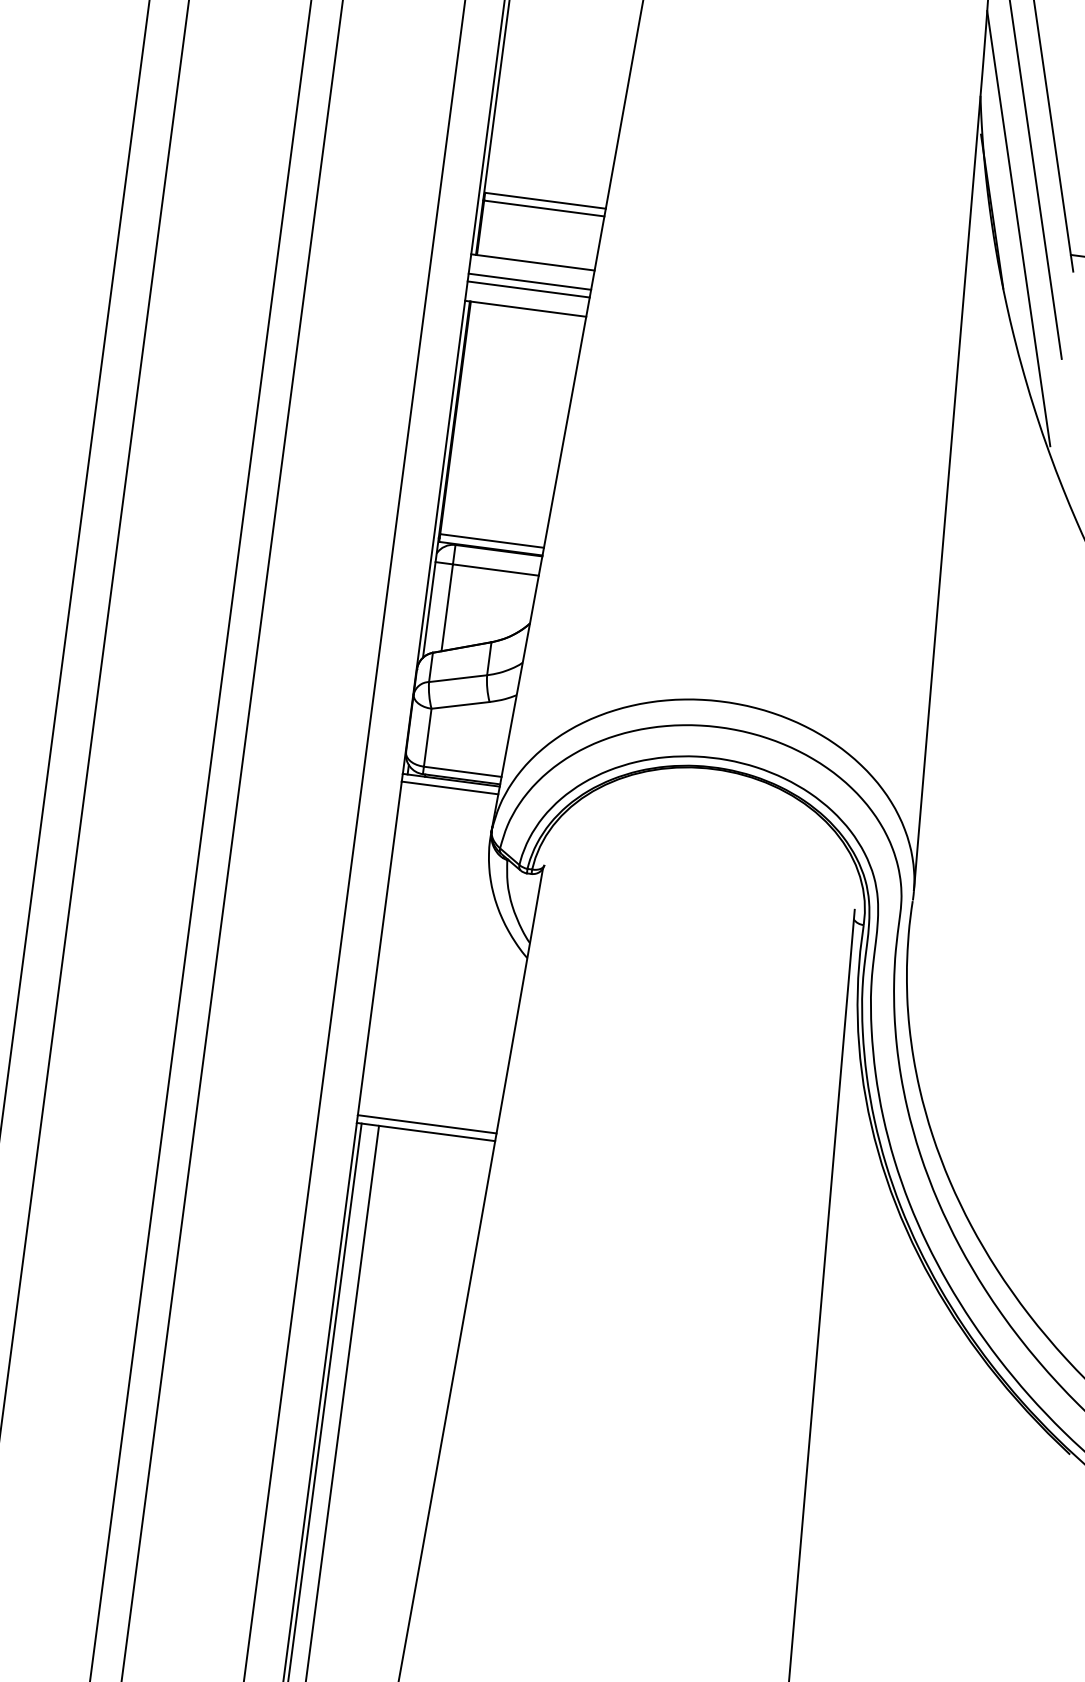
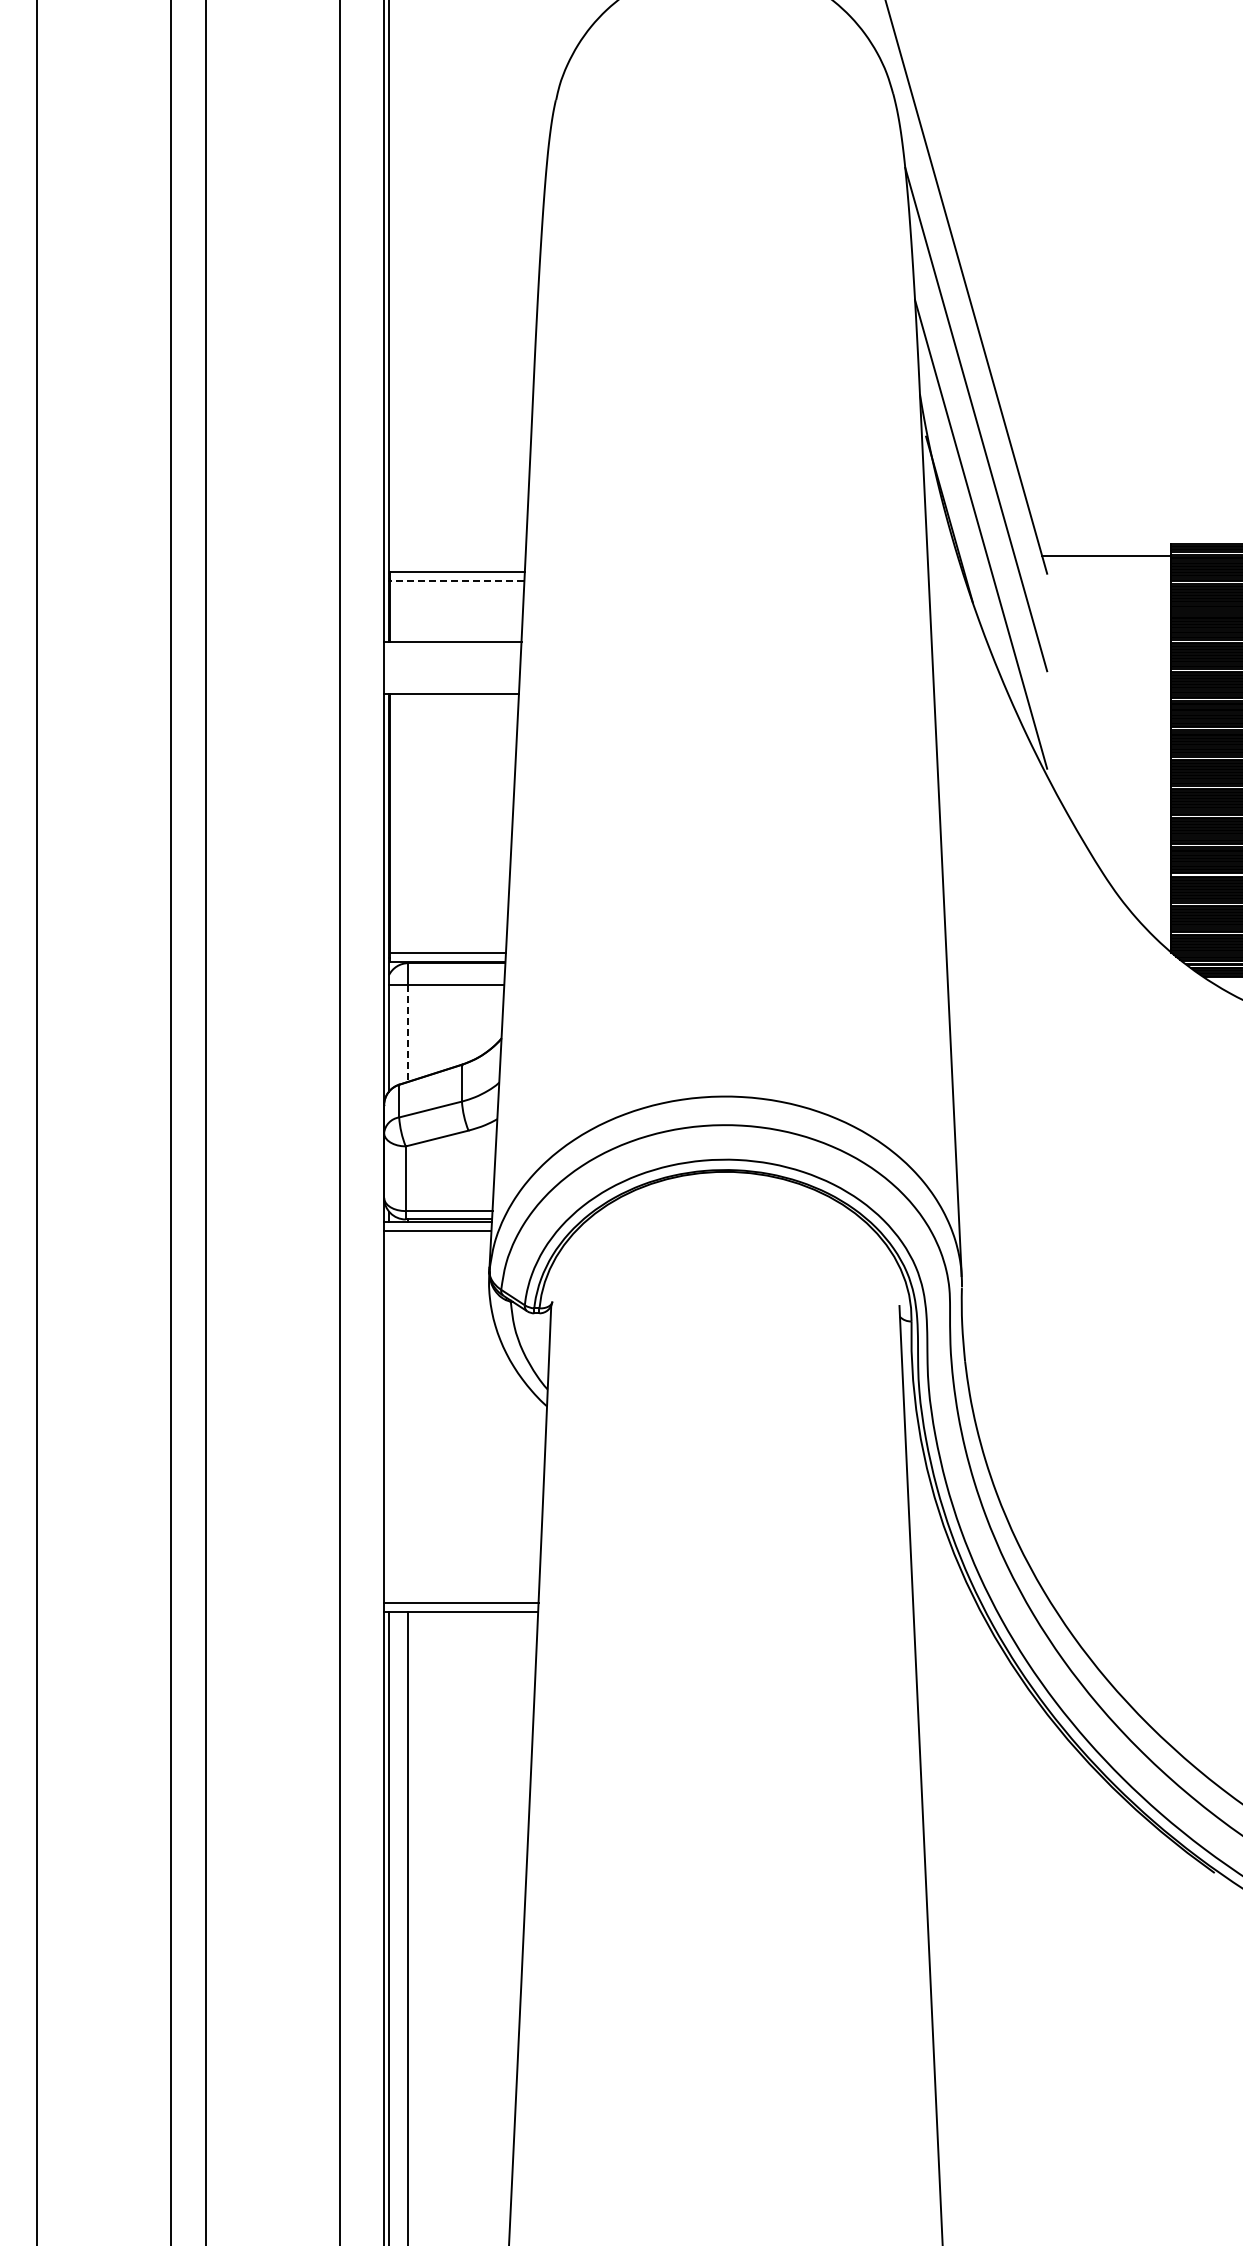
line: (543, 208) -> (456, 580), solid -> dashed
line: (529, 281) -> (451, 663), removed
line: (528, 289) -> (451, 672), removed
line: (447, 607) -> (408, 1033), solid -> dashed

